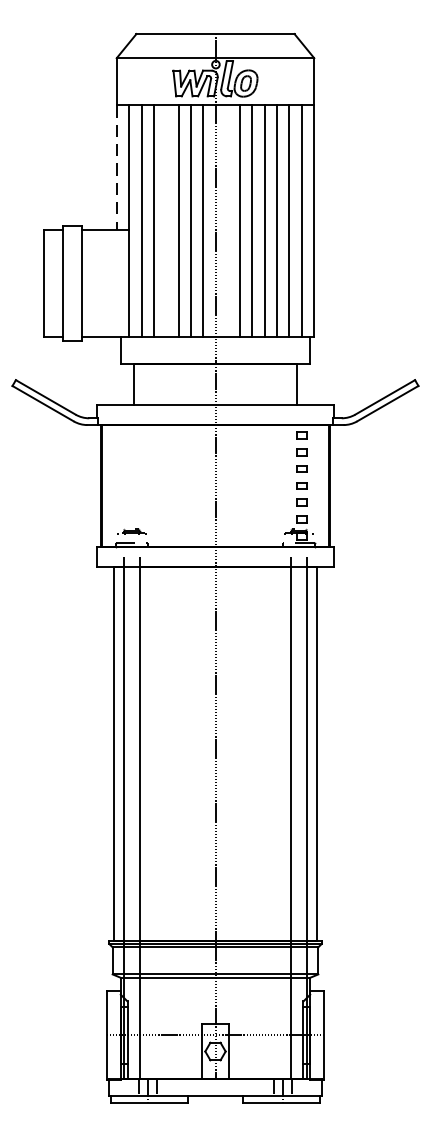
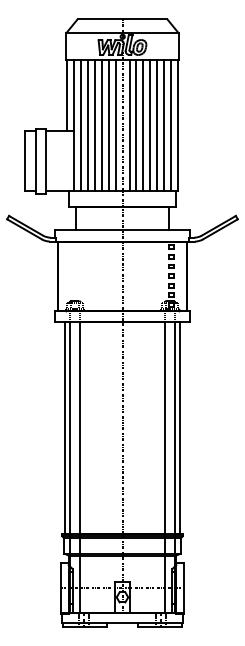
line: (116, 168) -> (66, 95), dashed -> solid
line: (166, 220) -> (94, 125), added
line: (227, 220) -> (129, 125), added

